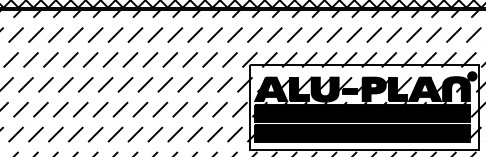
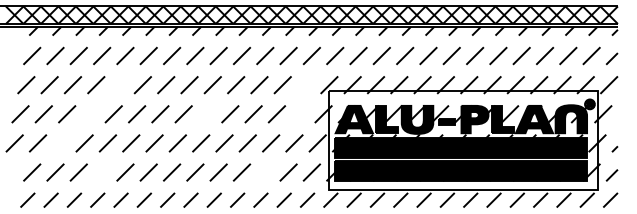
line: (70, 60) -> (119, 85), removed
line: (230, 60) -> (306, 85), removed
line: (45, 85) -> (90, 114), removed
line: (144, 85) -> (206, 114), removed
line: (225, 85) -> (300, 114), removed
line: (21, 109) -> (61, 143), removed
line: (56, 134) -> (102, 172), removed
line: (195, 134) -> (265, 172), removed

